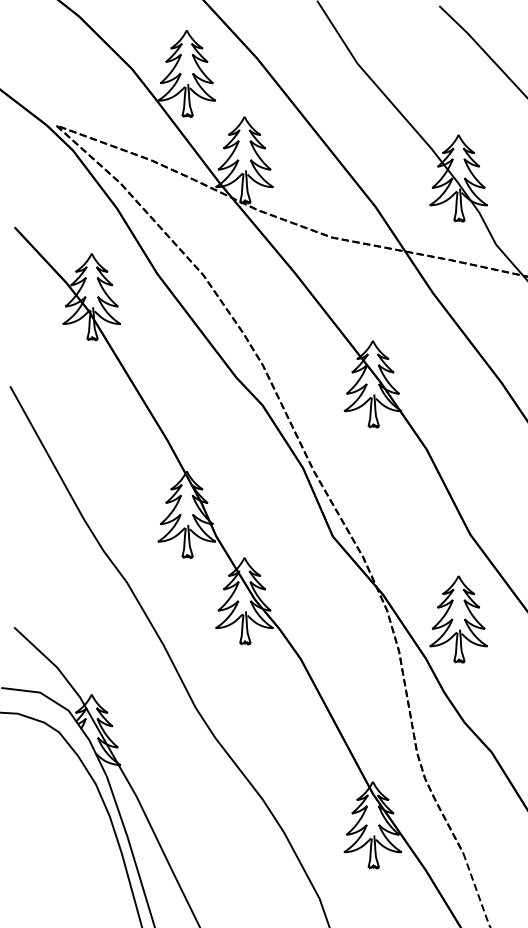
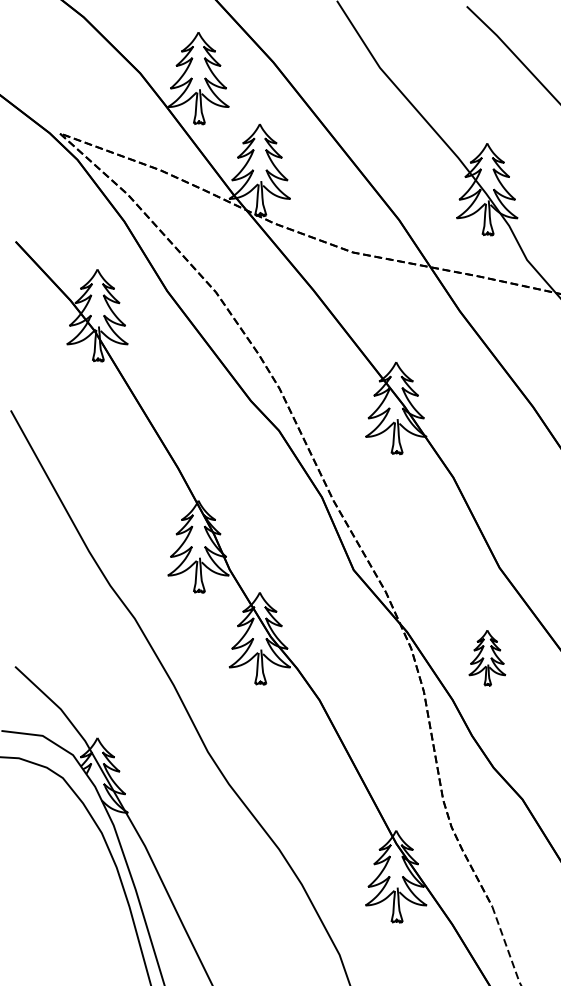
part: (458, 618) -> (487, 657), size x0.6

